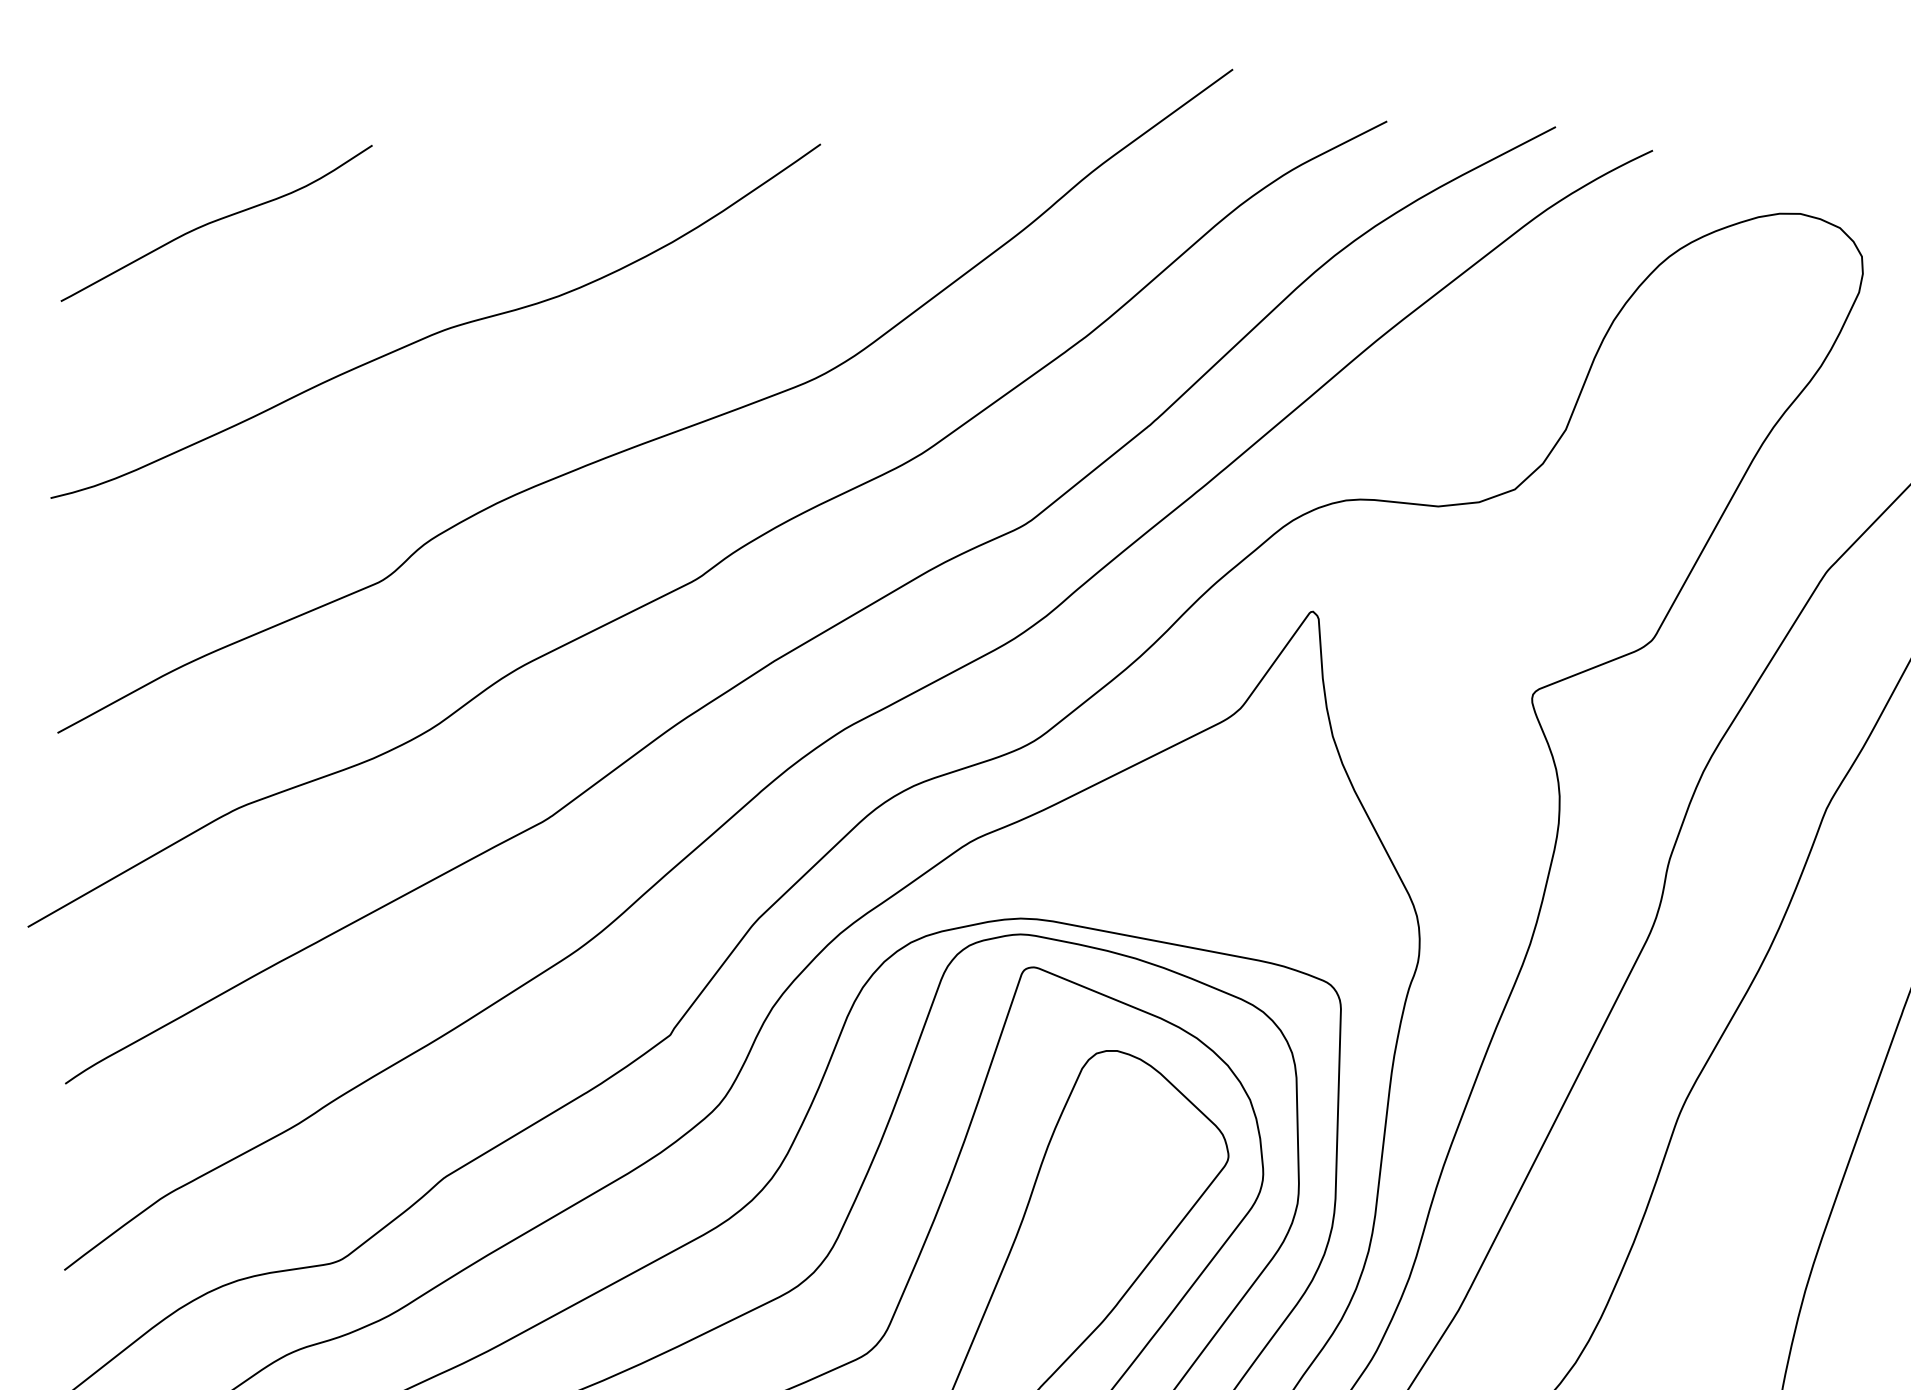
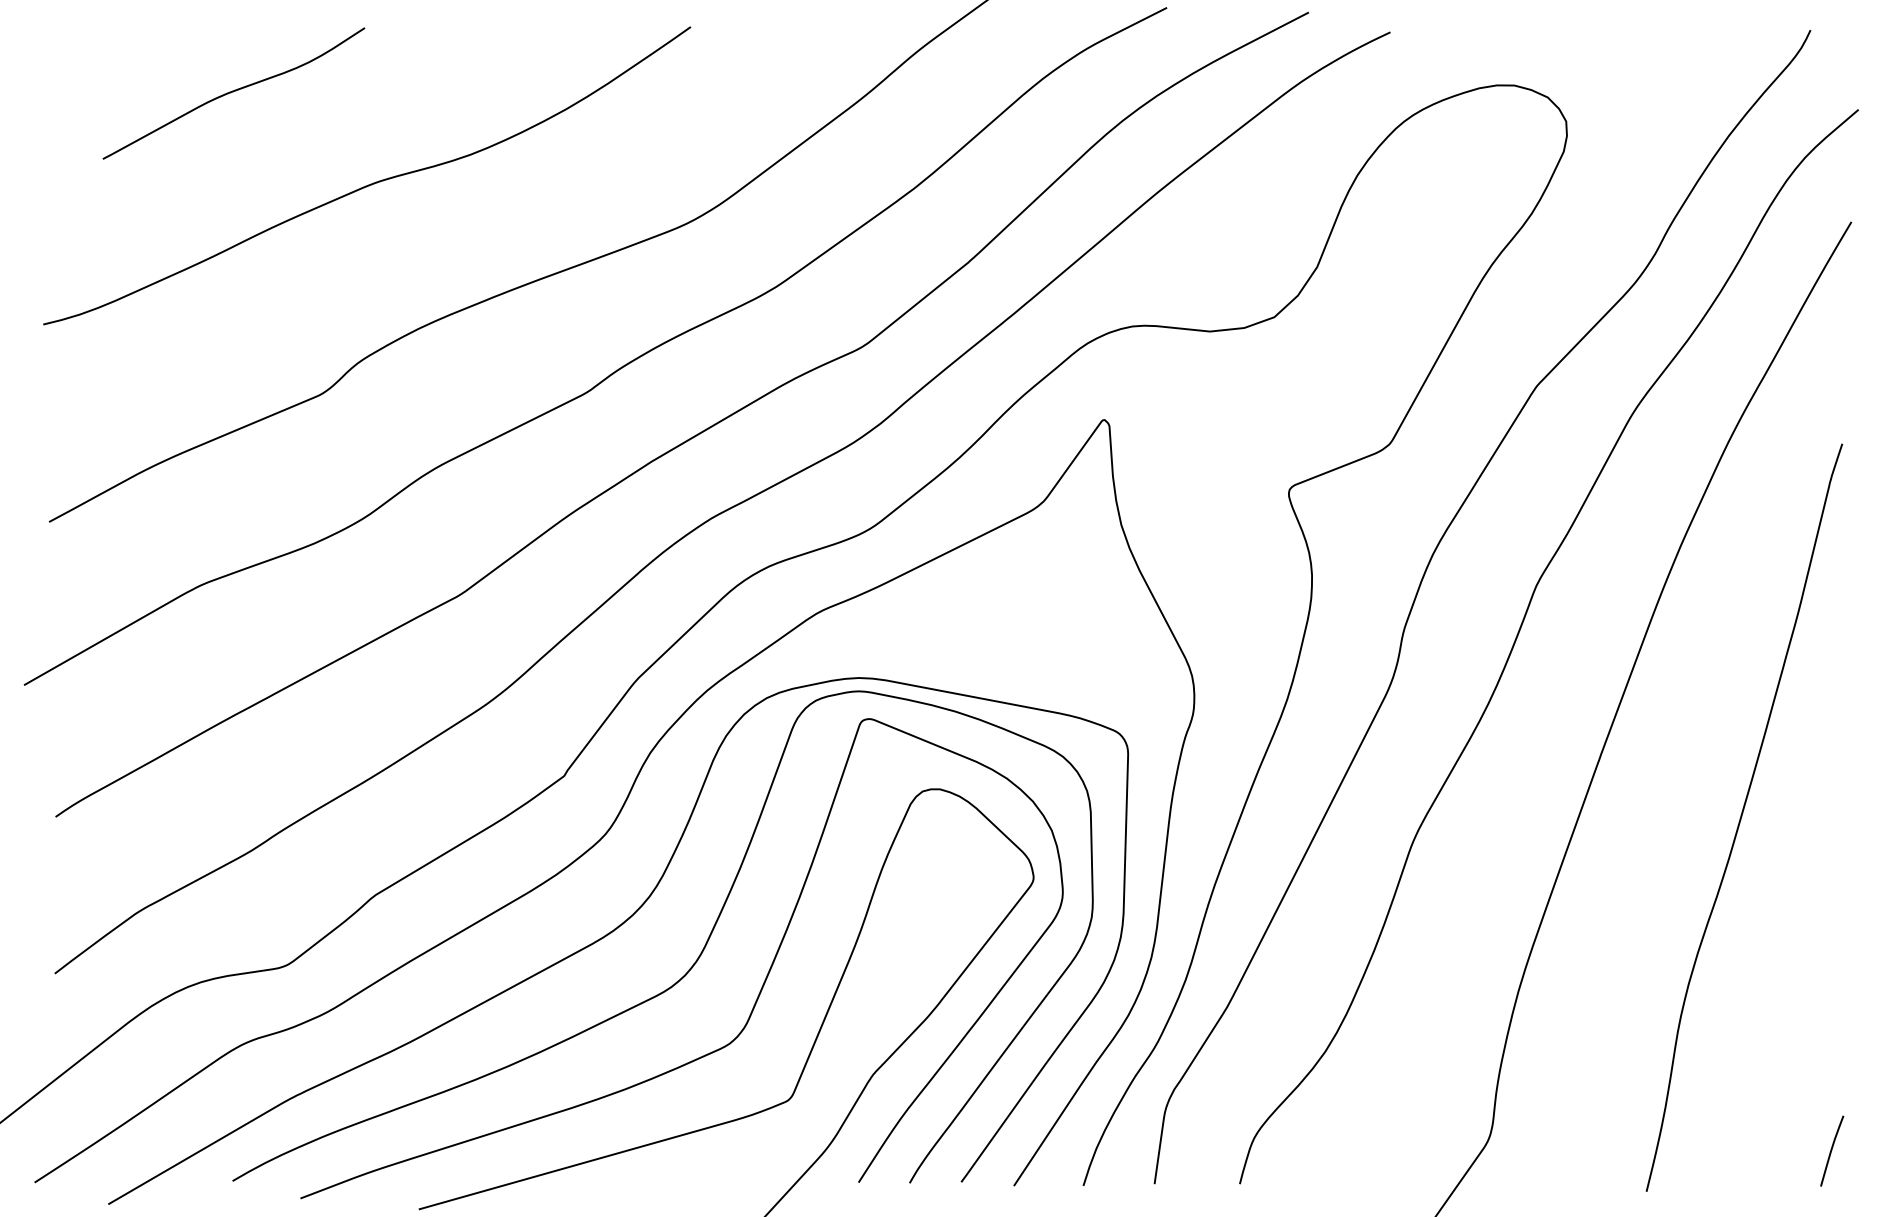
curve: (216, 222) -> (233, 92), moved

